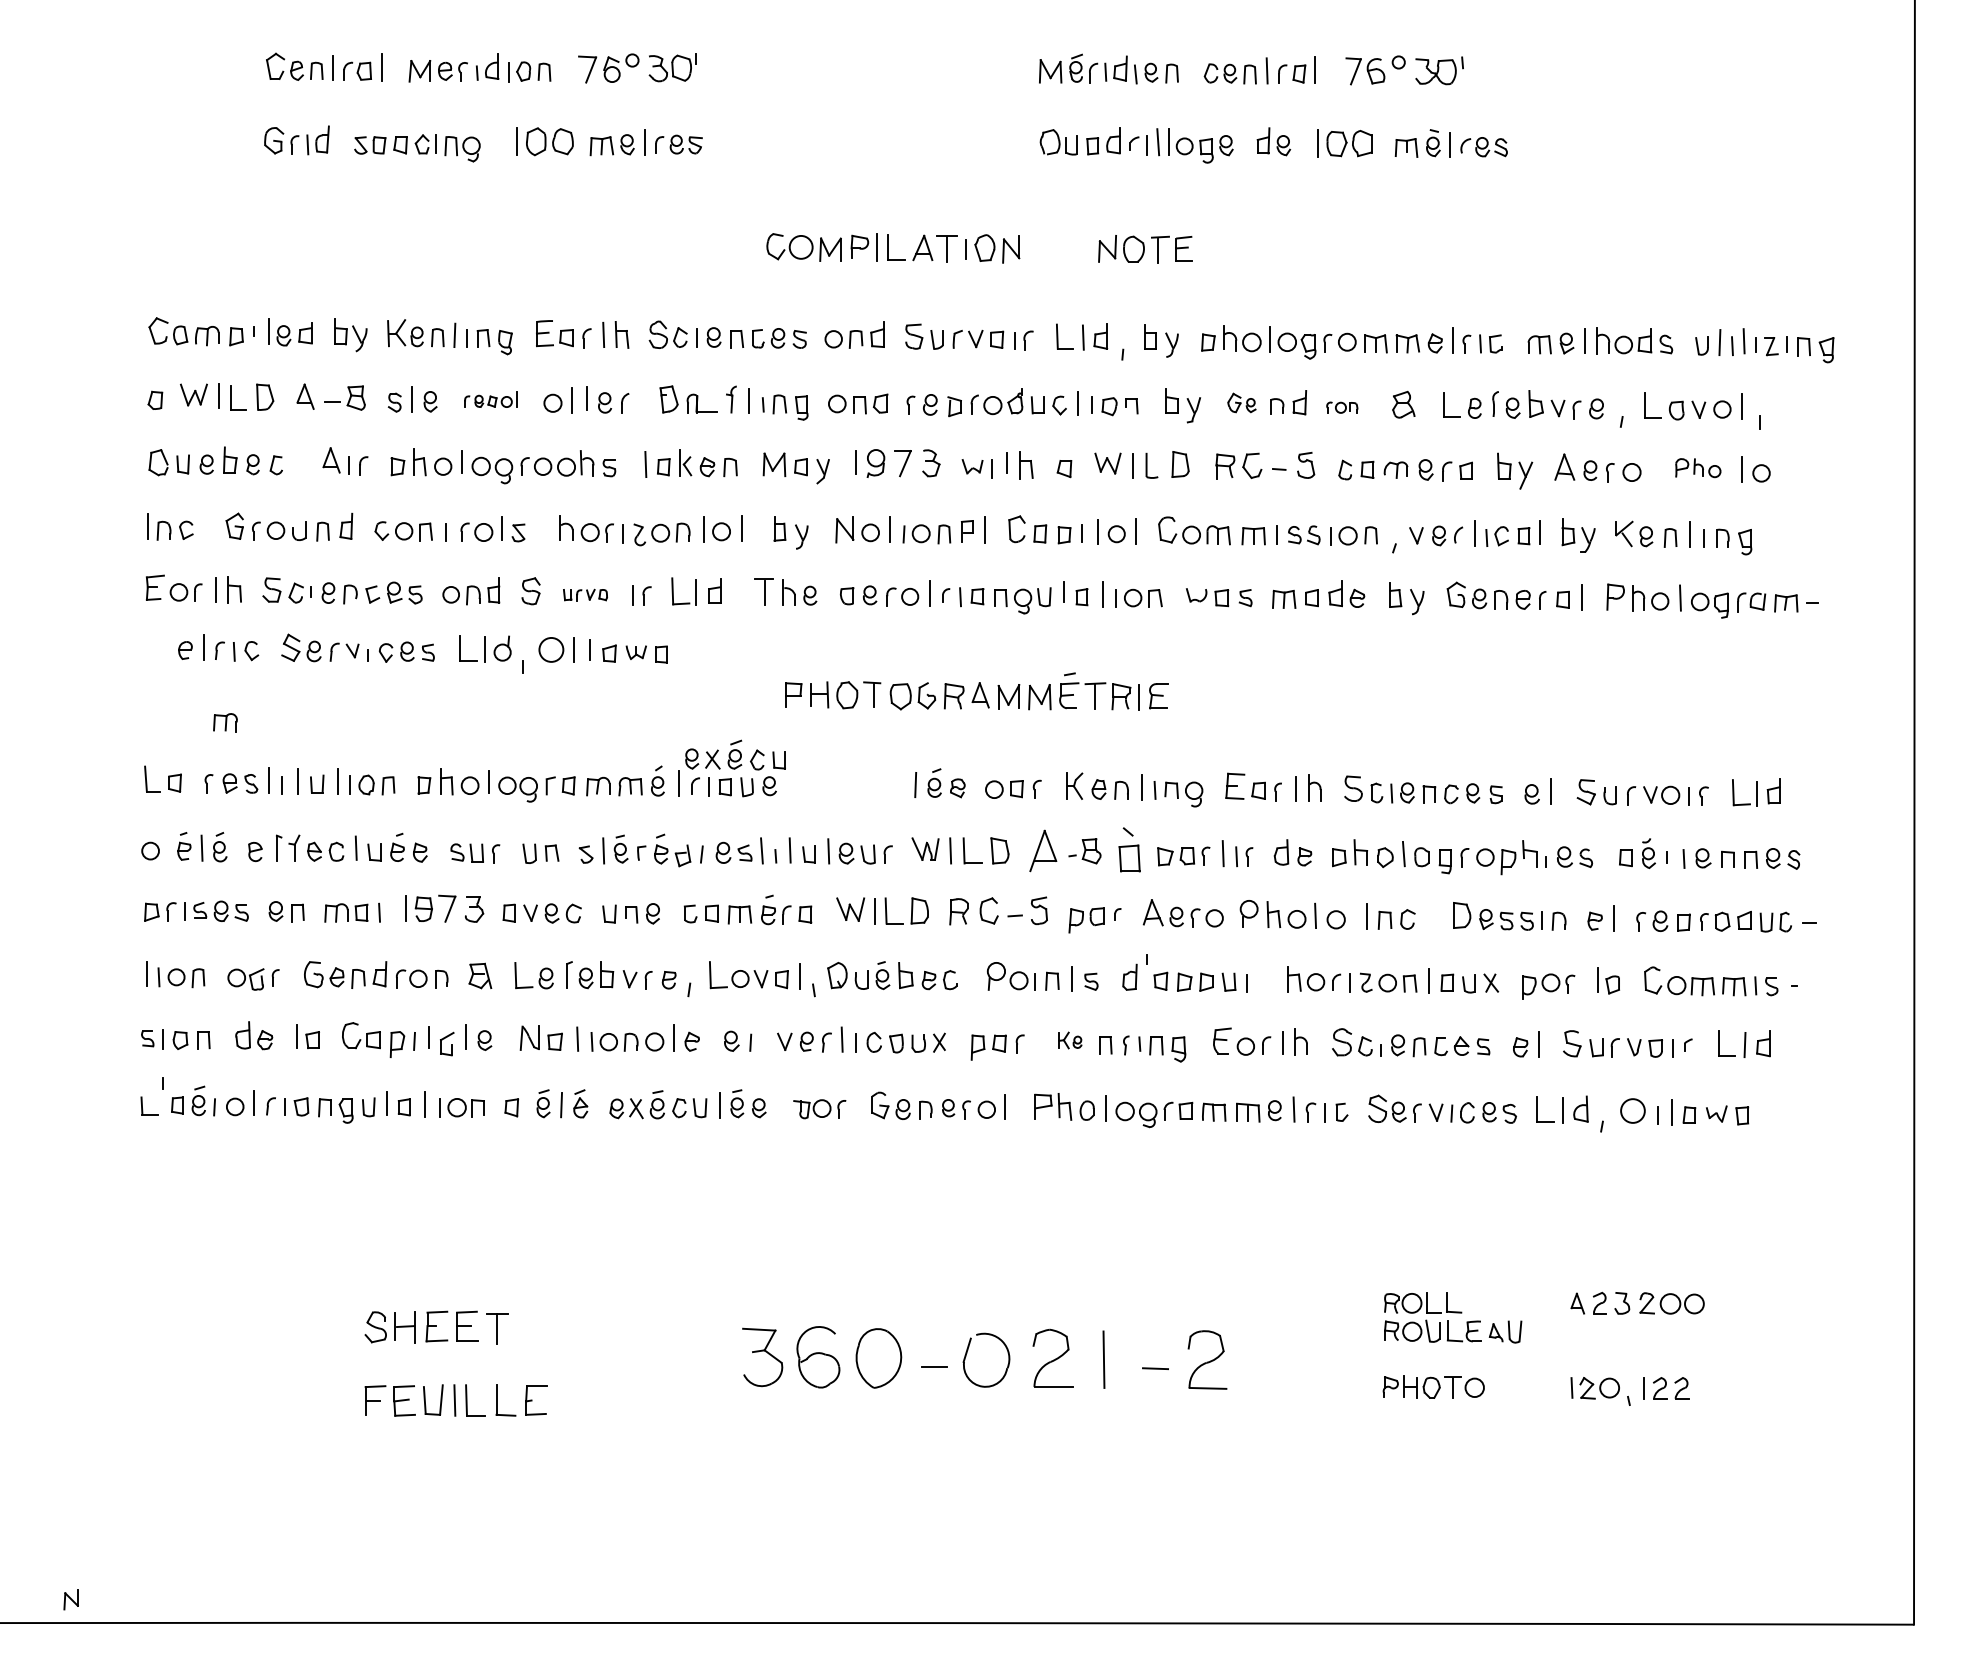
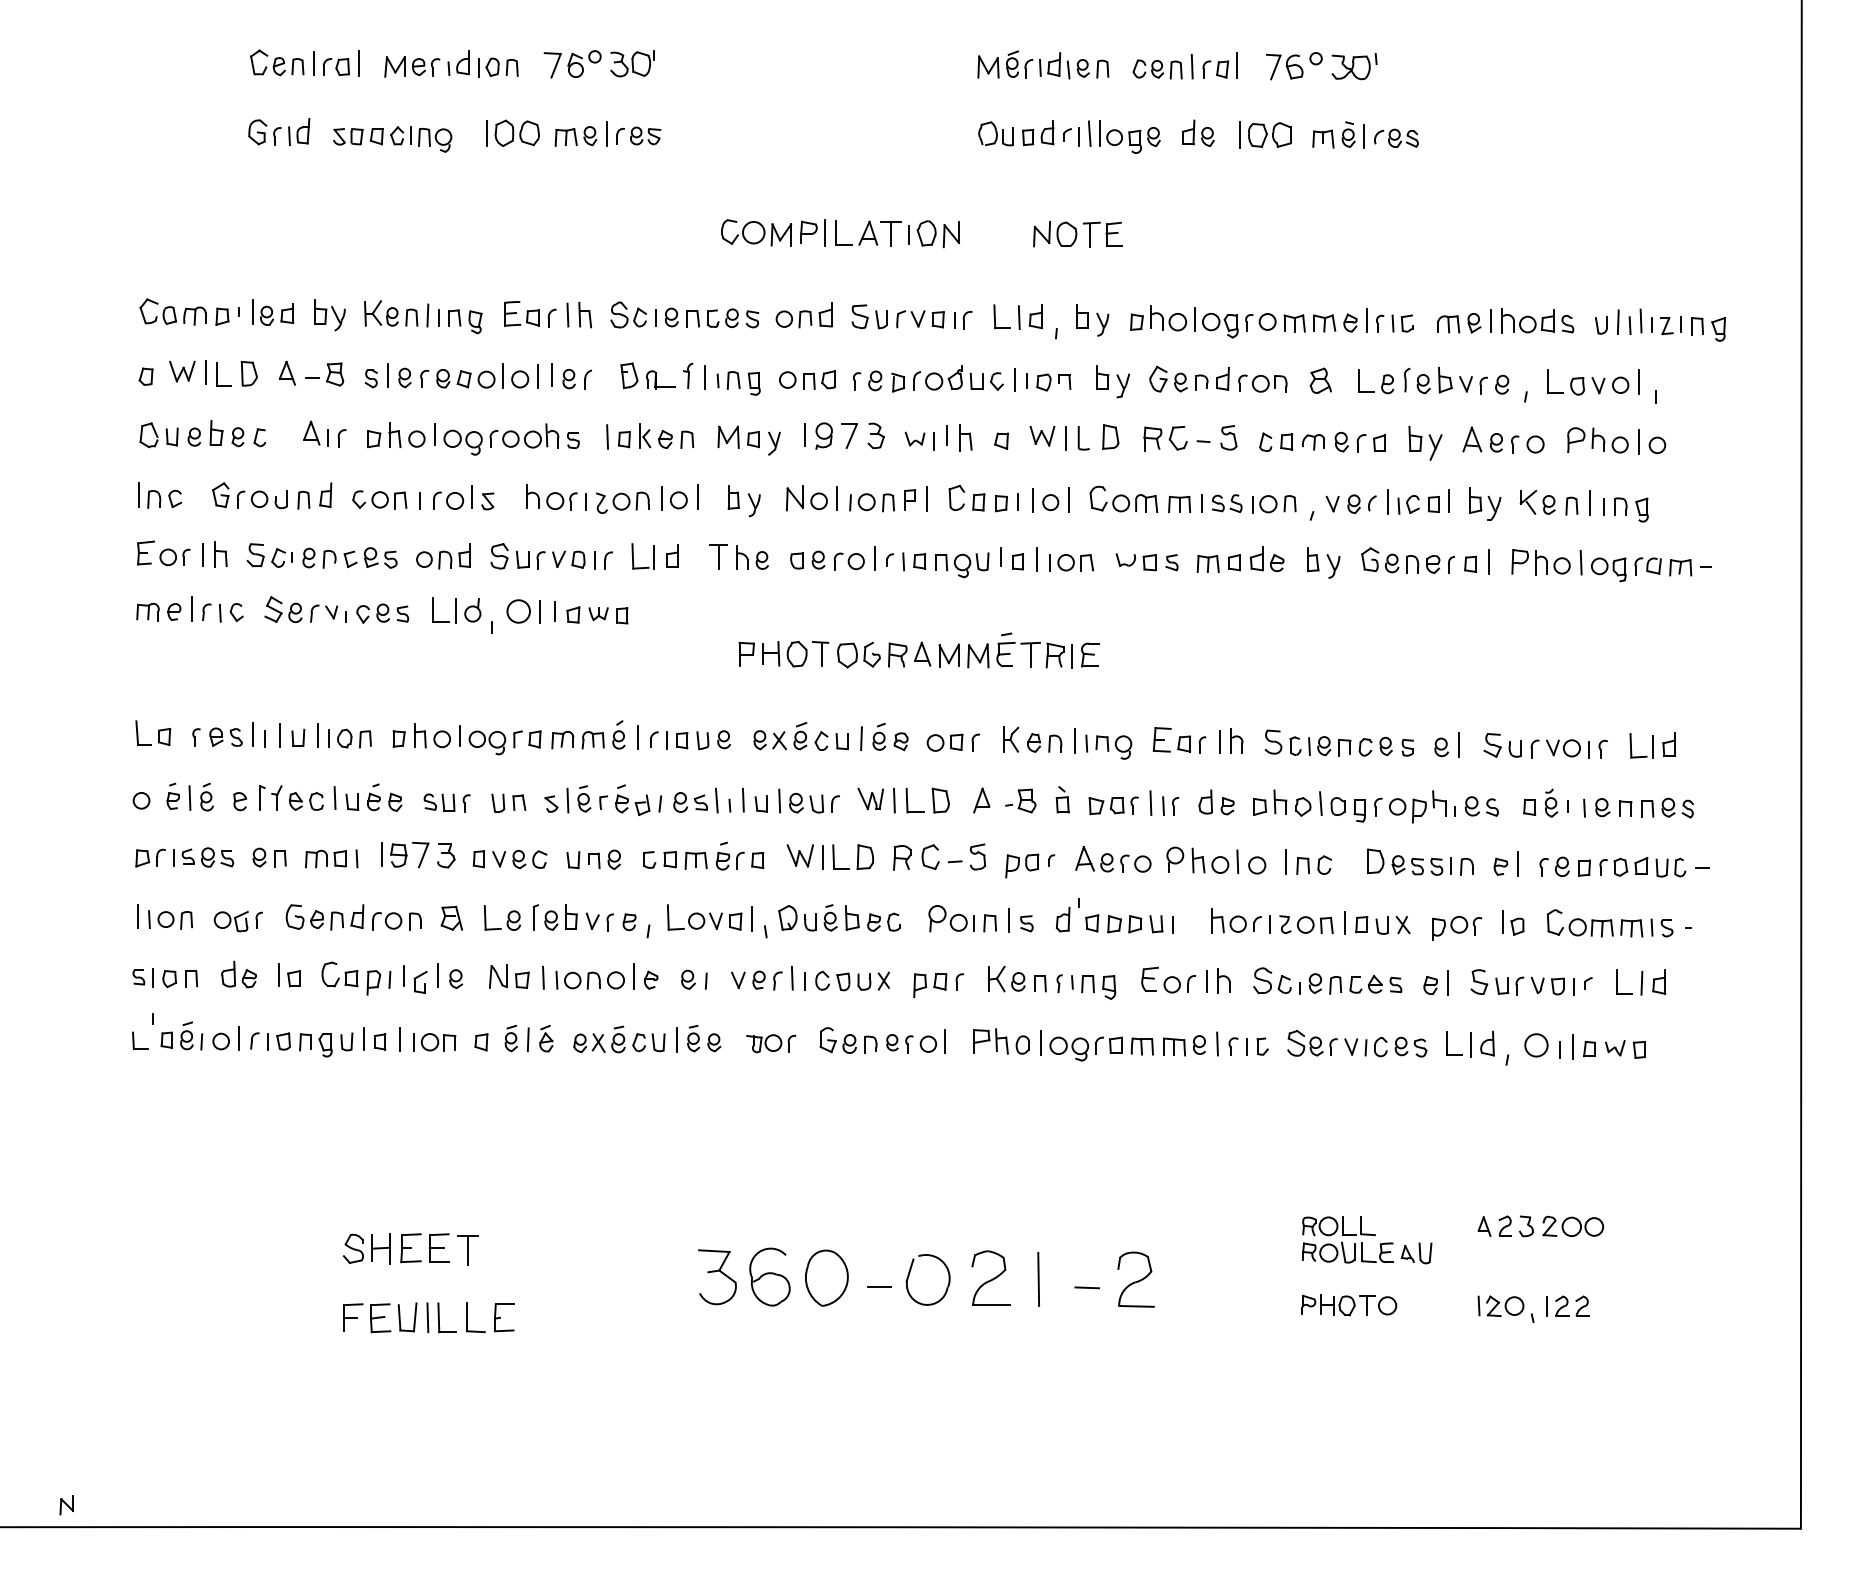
part: (490, 399) -> (461, 375), size x1.67
part: (1241, 402) -> (1168, 378), size x1.43
part: (1341, 407) -> (1262, 383), size x1.67
part: (1697, 468) -> (1597, 440), size x1.43
part: (585, 594) -> (550, 559), size x1.67
part: (224, 722) -> (147, 611), moved
part: (735, 755) -> (800, 736), moved
part: (1129, 849) -> (1062, 799), size x0.62
part: (1043, 850) -> (981, 800), size x0.62
part: (1069, 1039) -> (1006, 978), size x1.67

